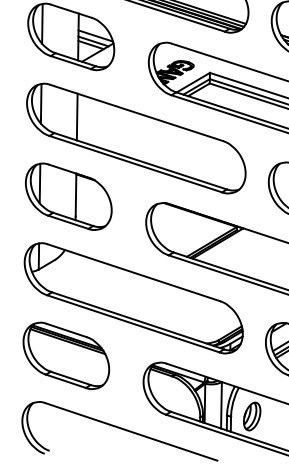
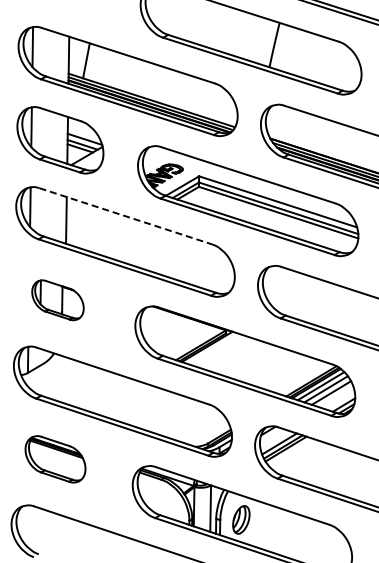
line: (136, 113) -> (125, 216), solid -> dashed
part: (68, 197) -> (57, 300), size x0.6
part: (66, 356) -> (55, 459), size x0.7

